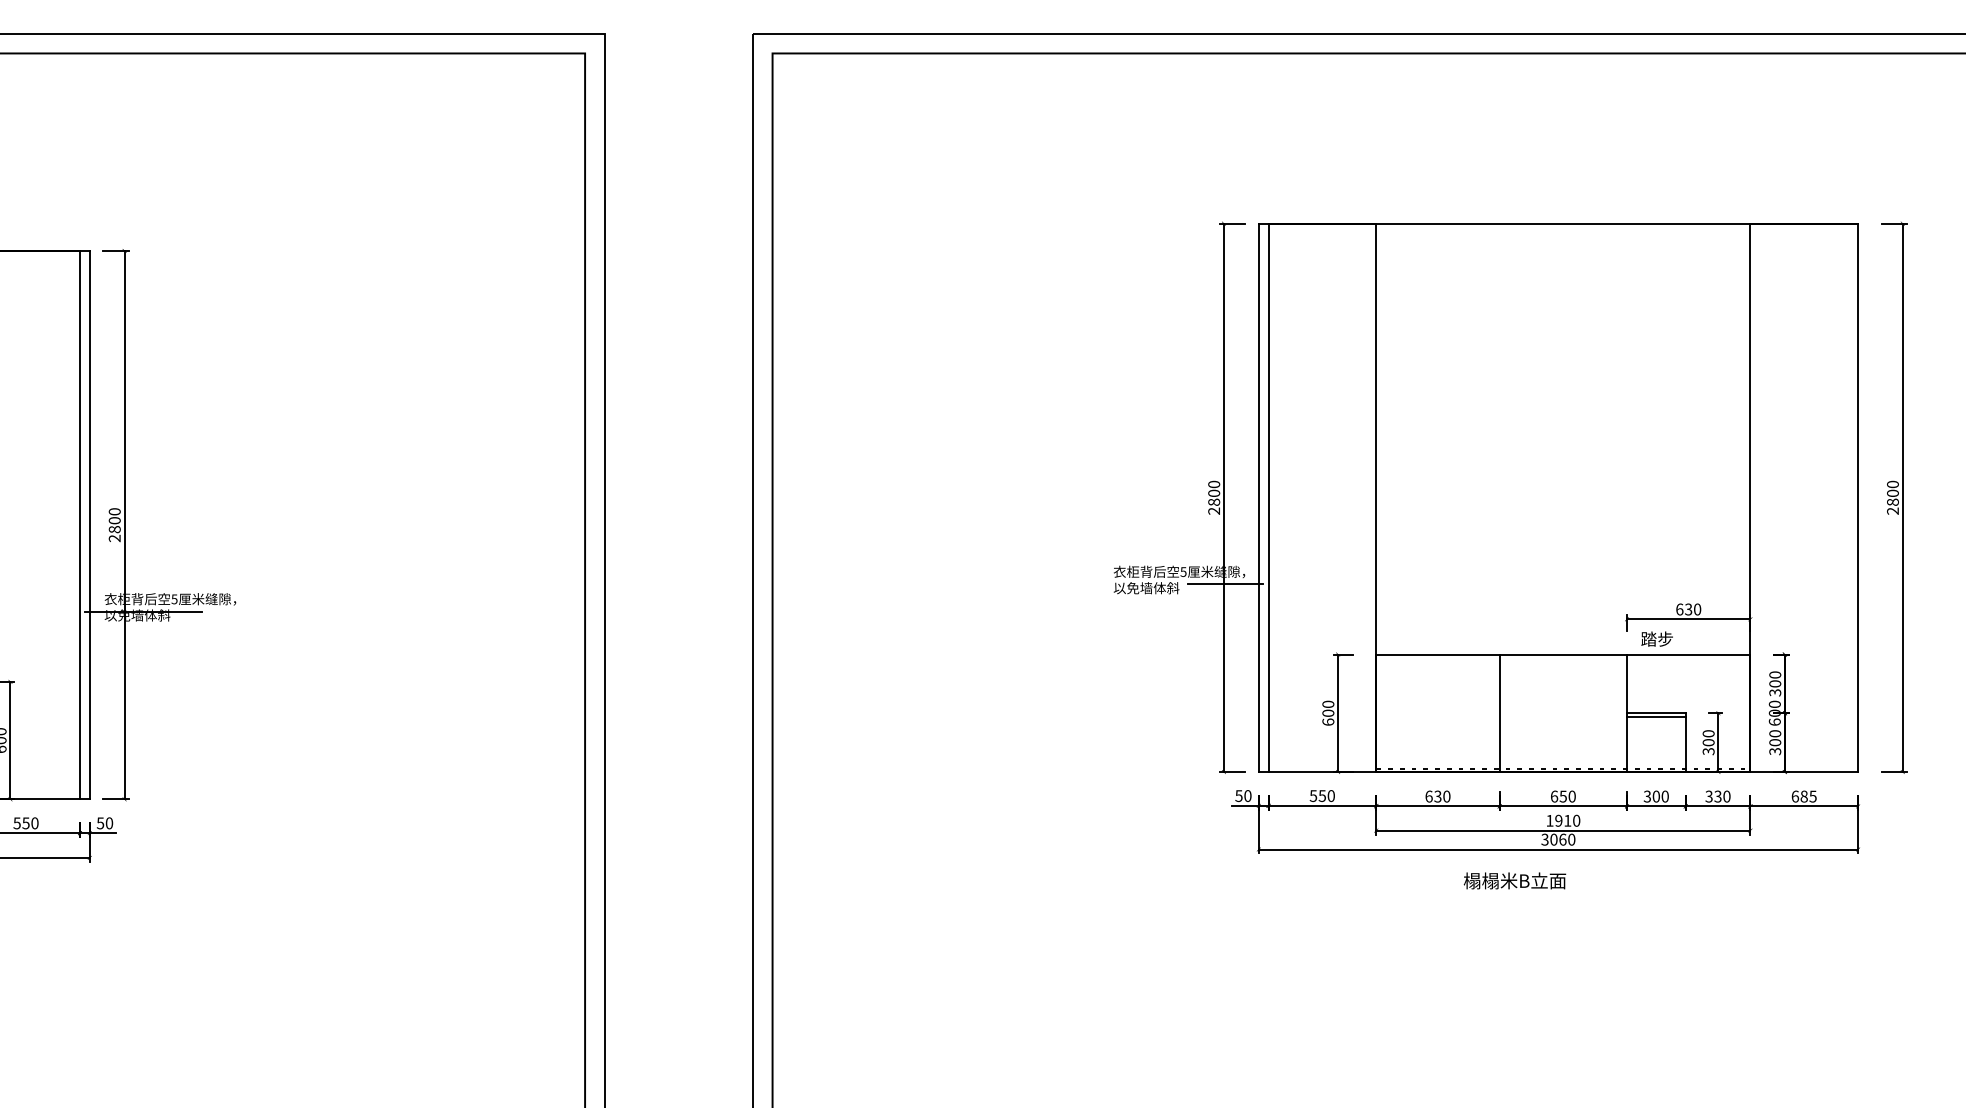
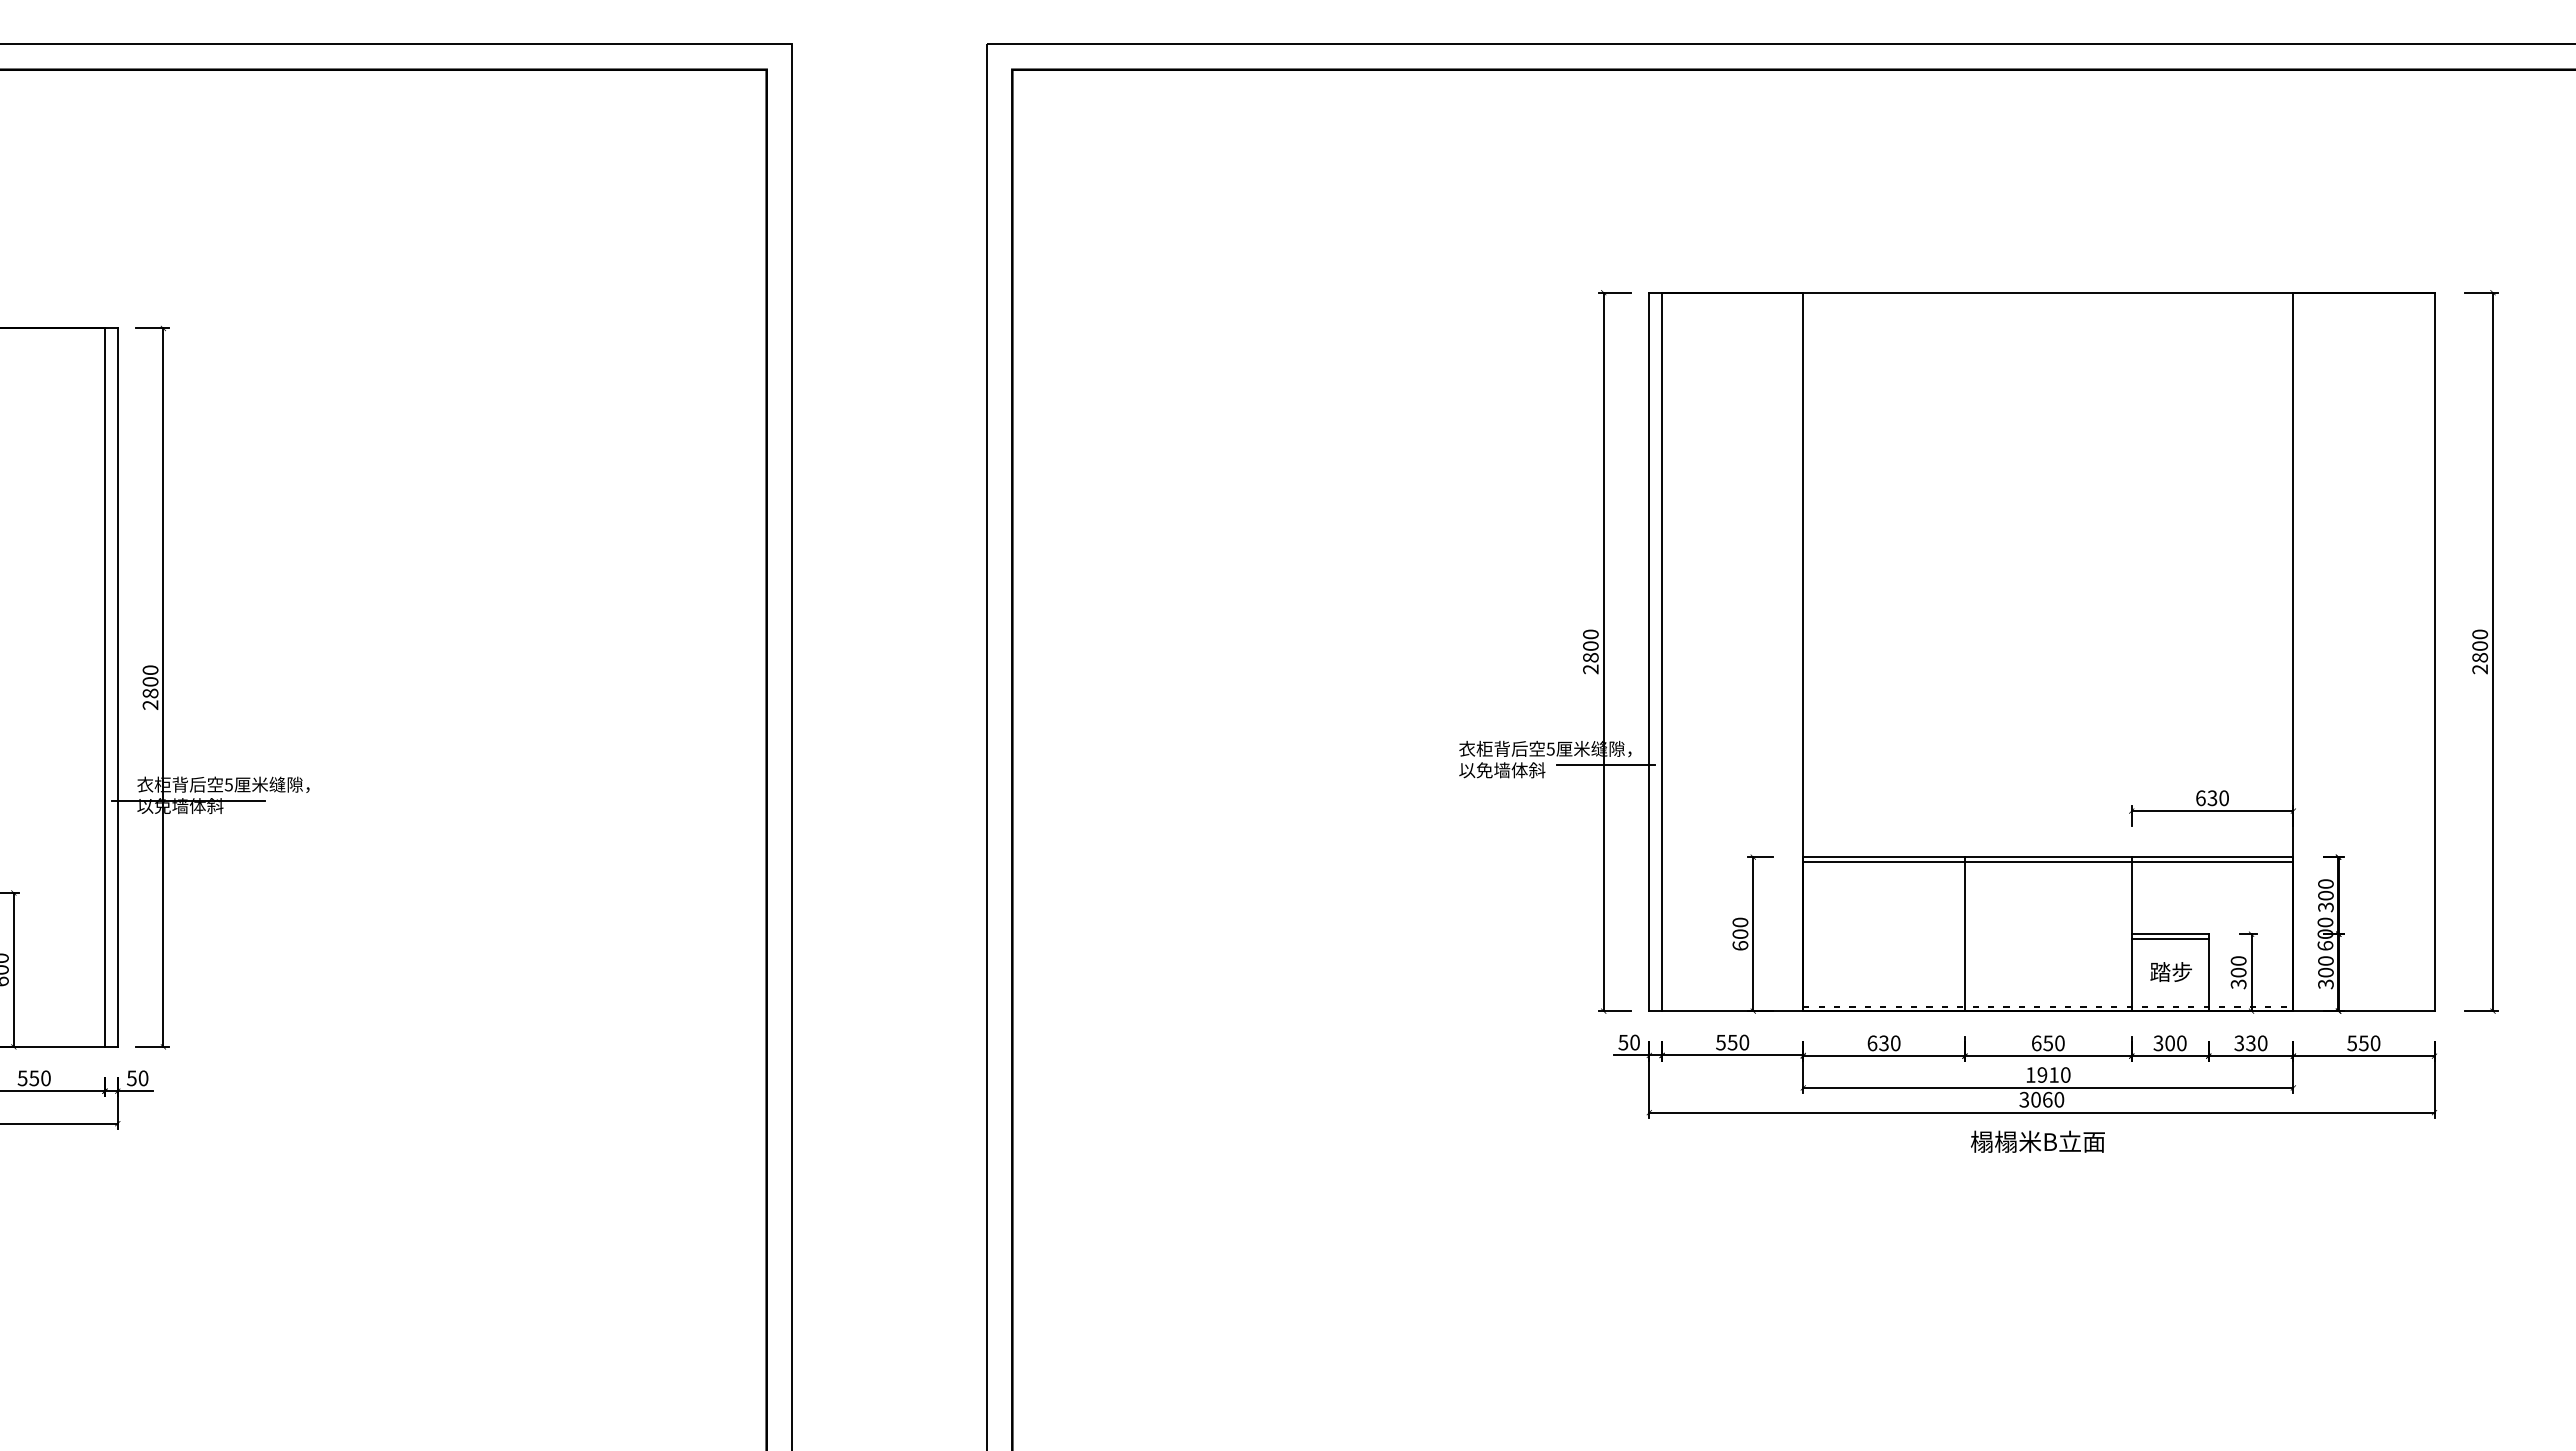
text: (1656, 638) -> (2170, 971), moved
line: (1563, 657) -> (2048, 861), added
text: (1803, 796) -> (2363, 1043), 685 -> 550
text: (1514, 880) -> (2037, 1141), moved

